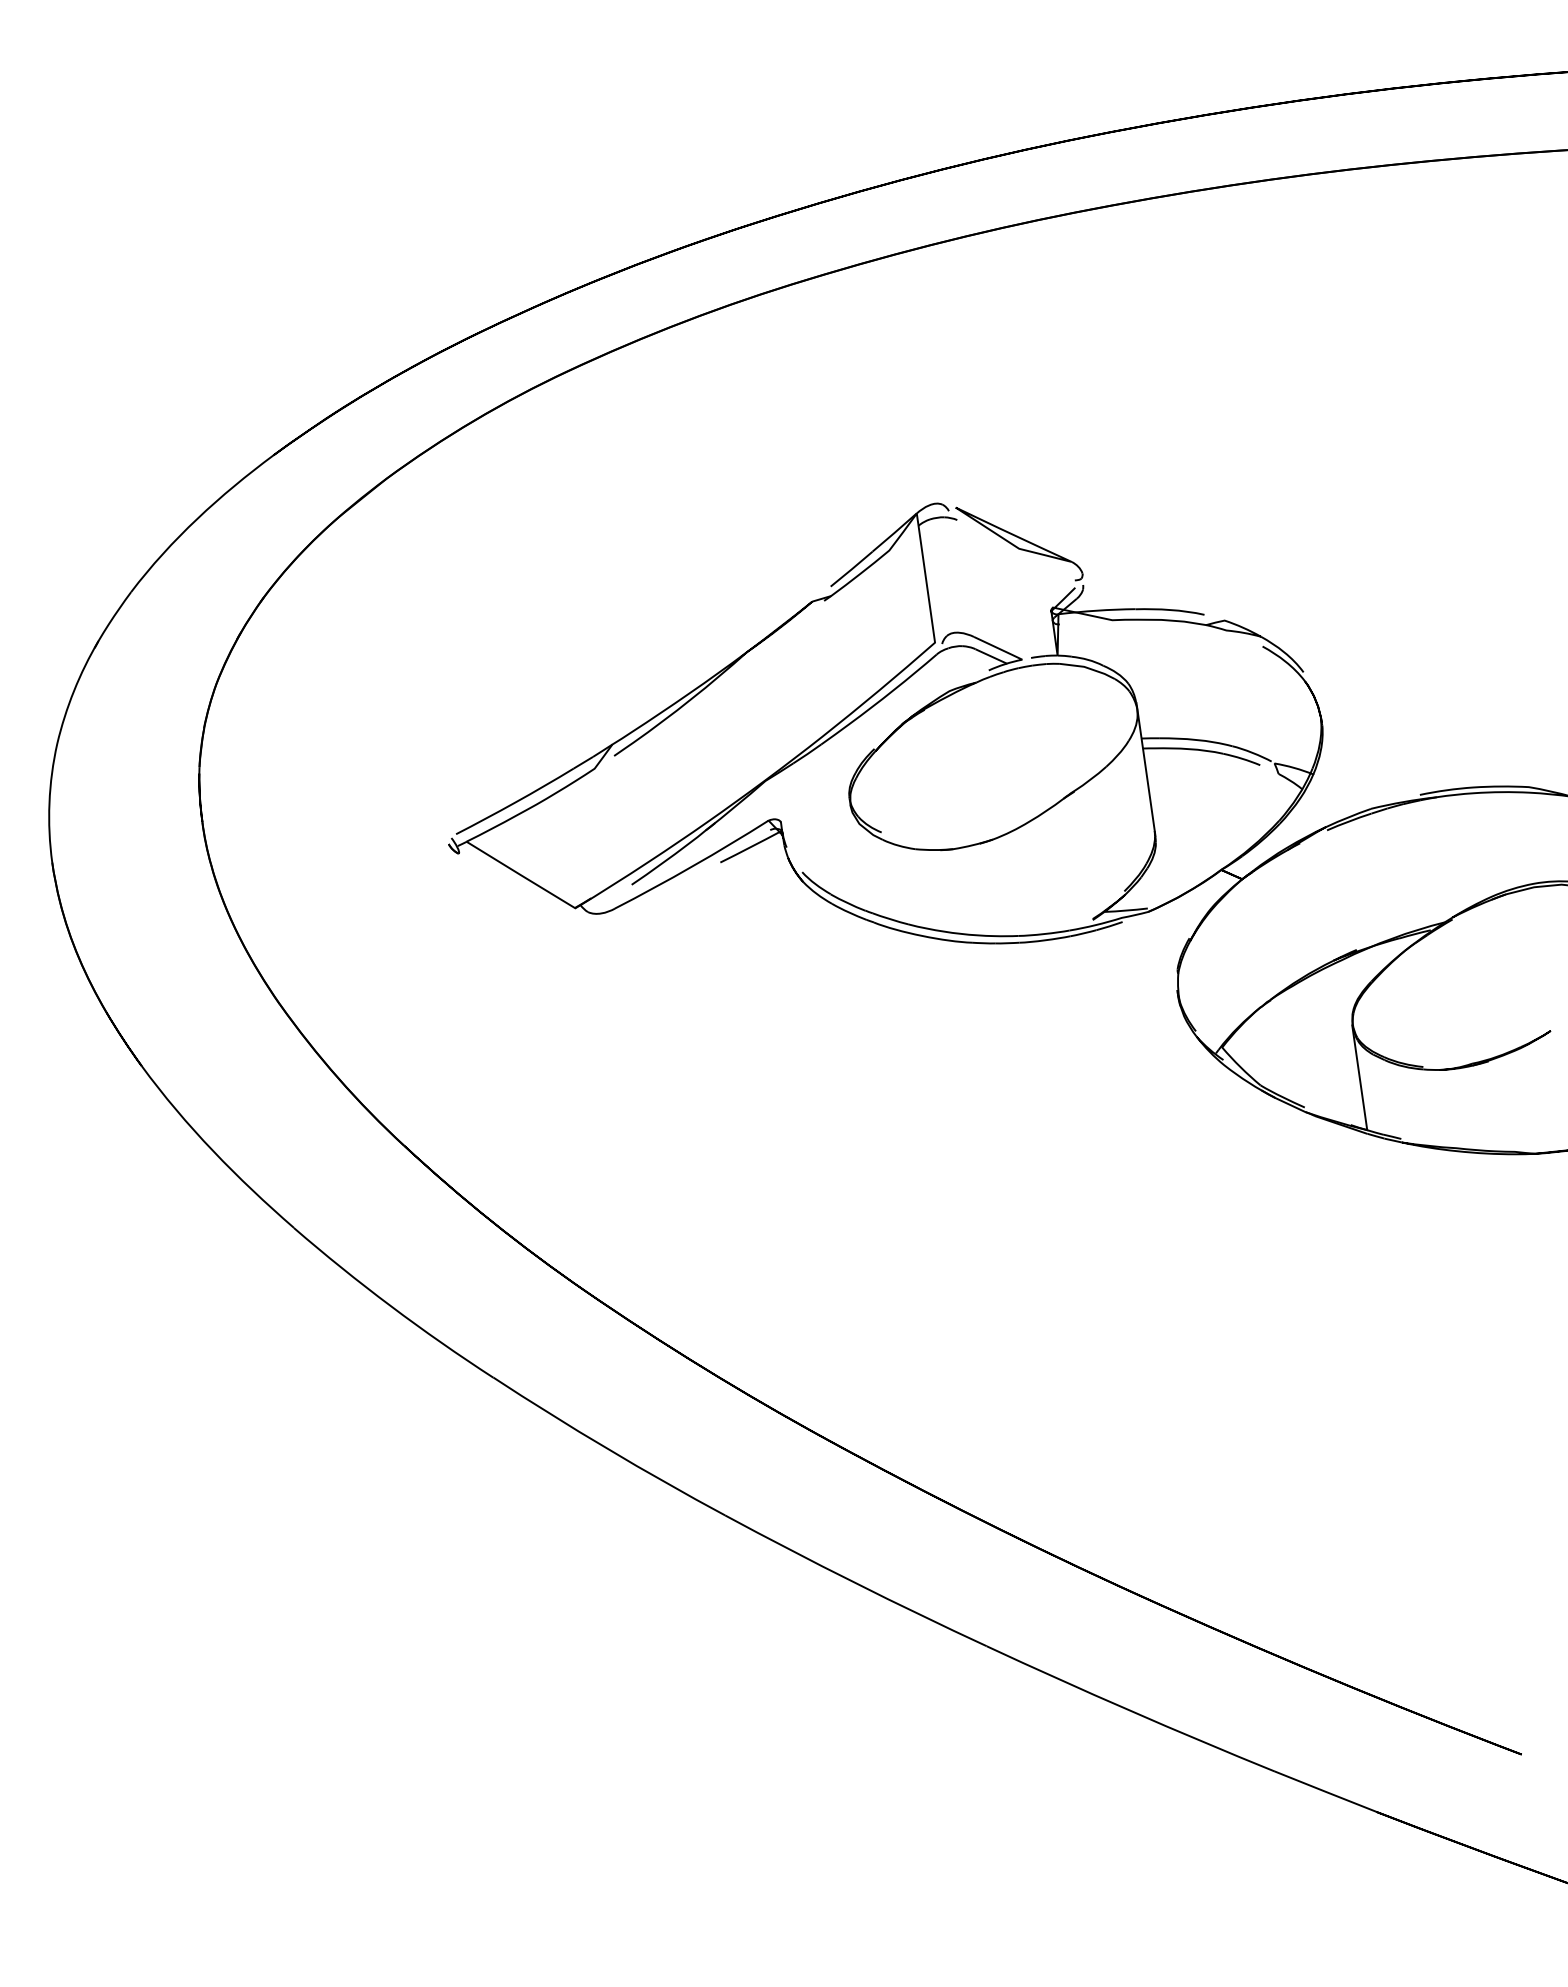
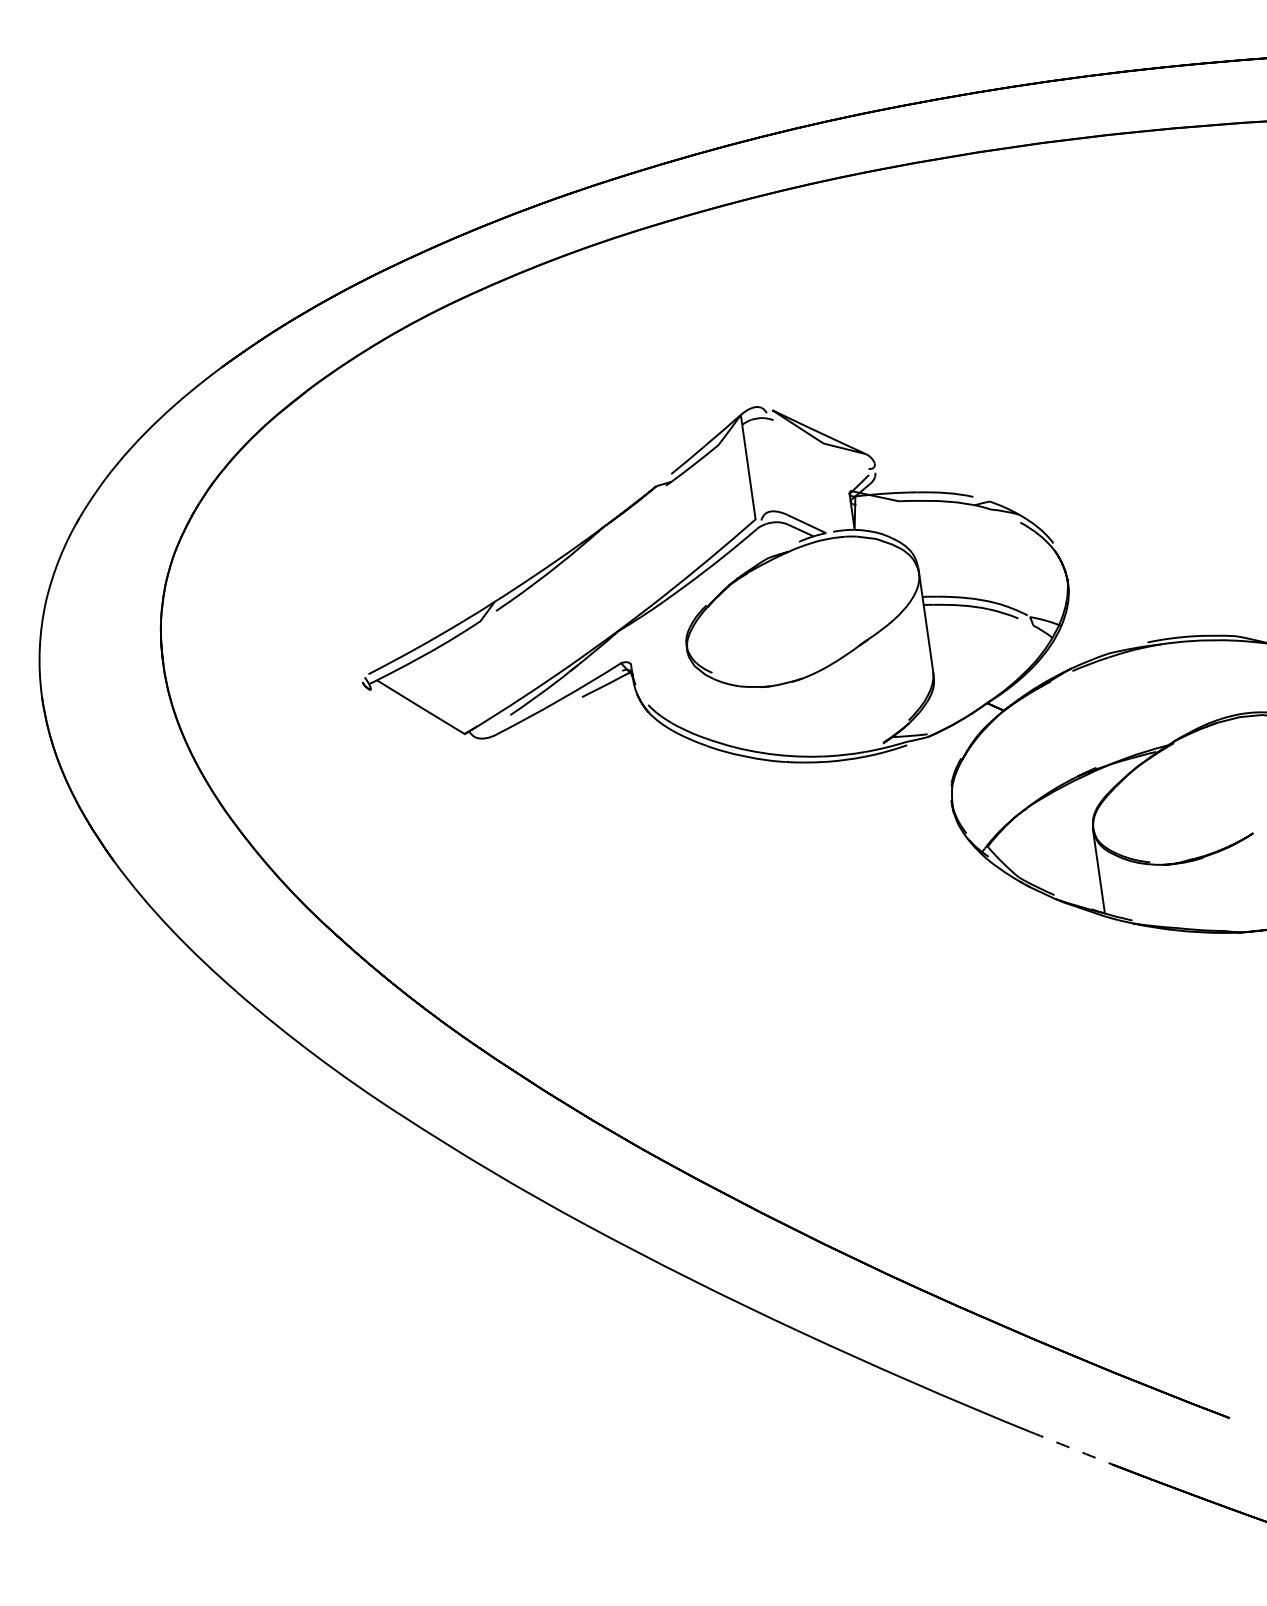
arc: (1325, 1791) -> (1071, 1448), solid -> dashed

